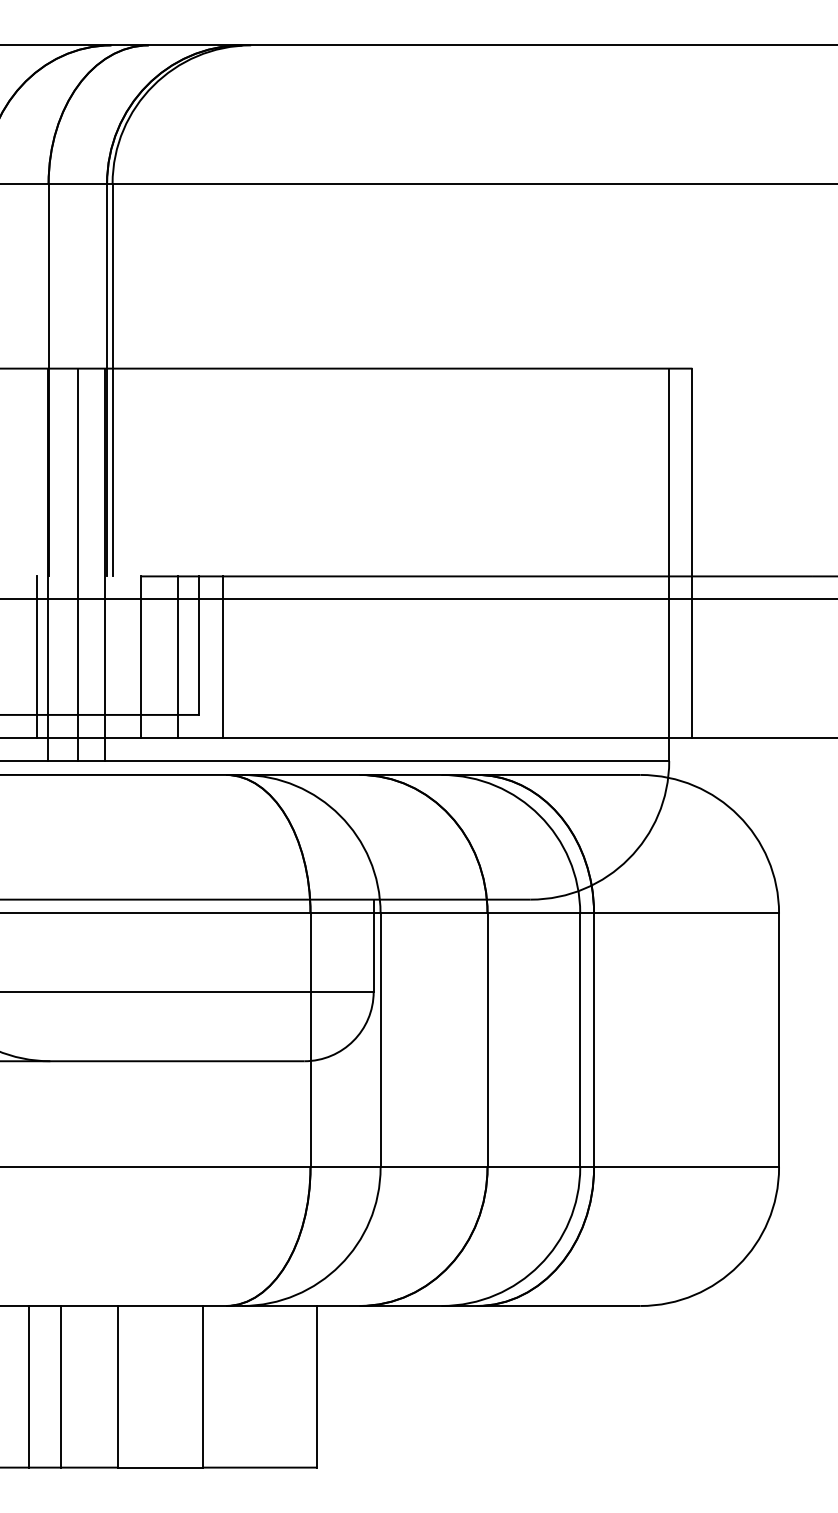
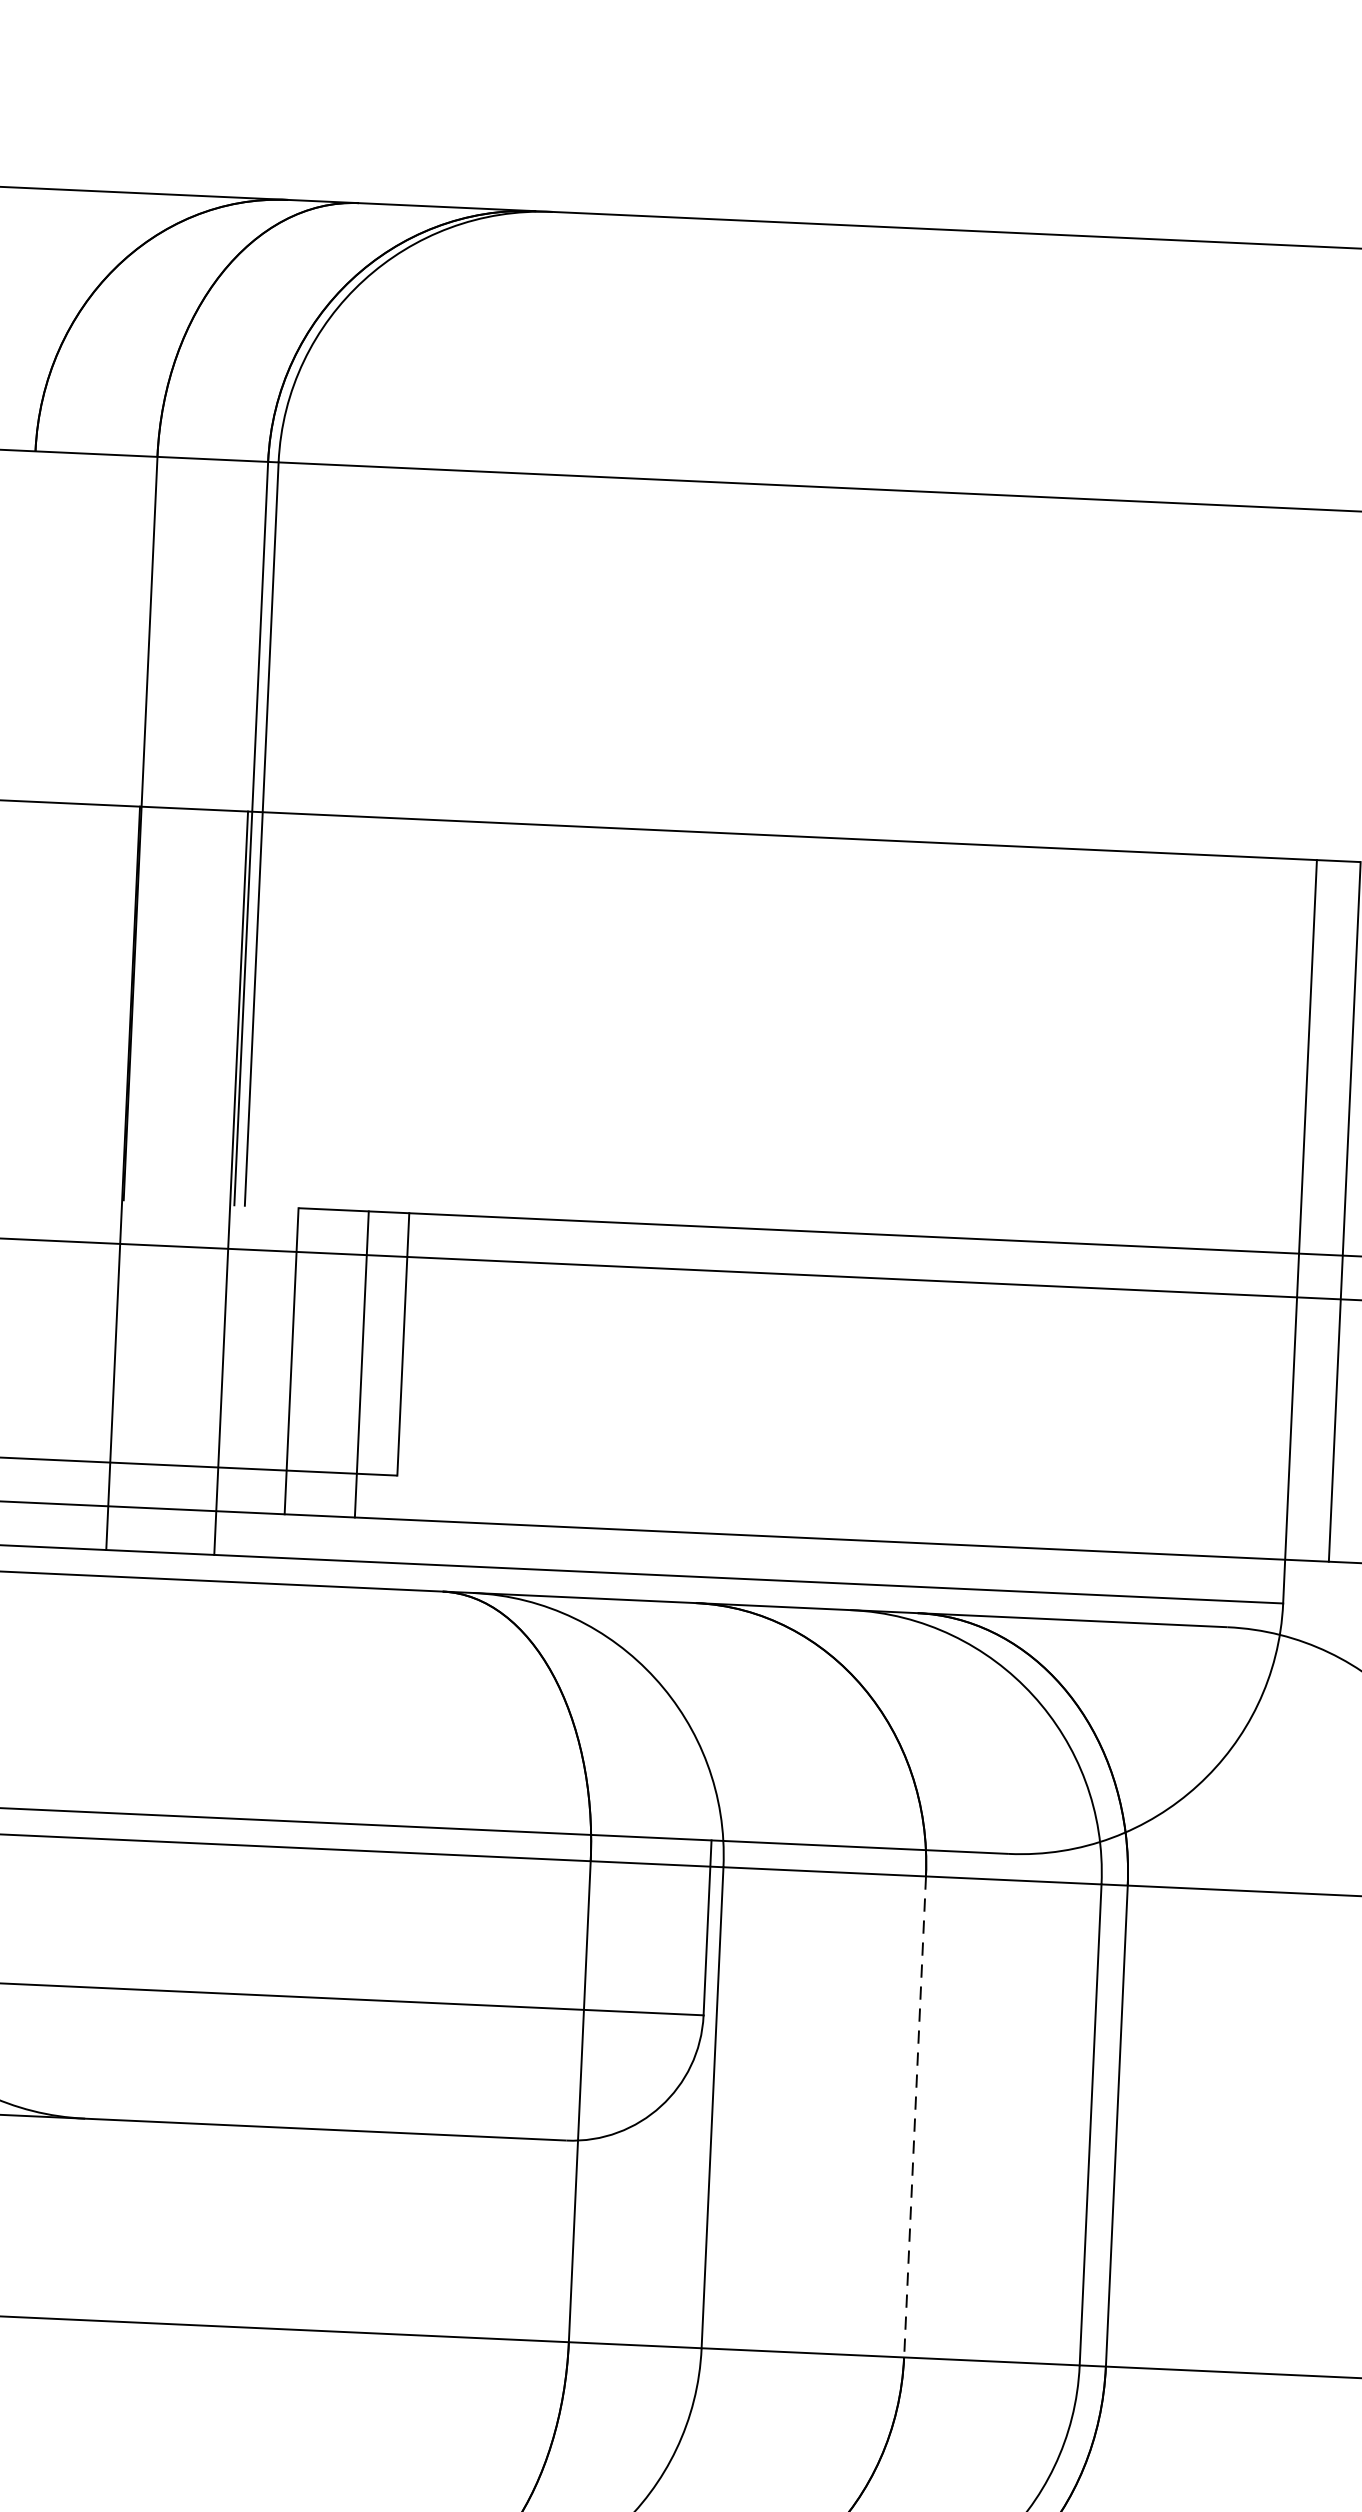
line: (78, 564) -> (181, 1180), removed
line: (37, 657) -> (95, 1352), removed
line: (222, 657) -> (446, 1368), removed
line: (487, 1040) -> (914, 2116), solid -> dashed

